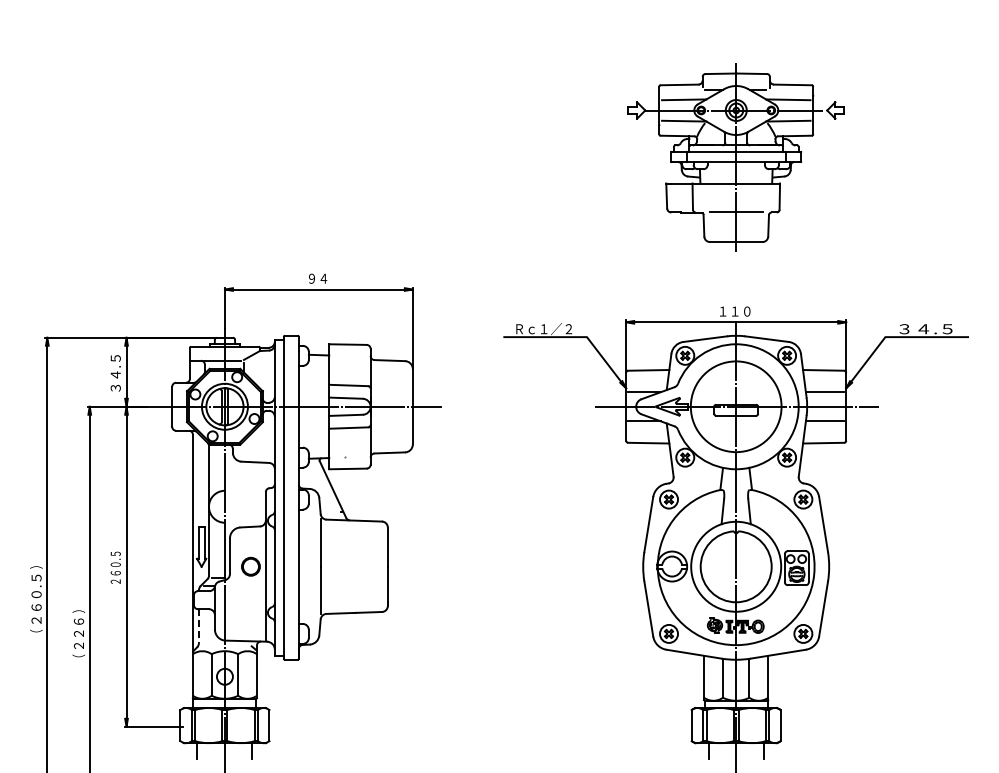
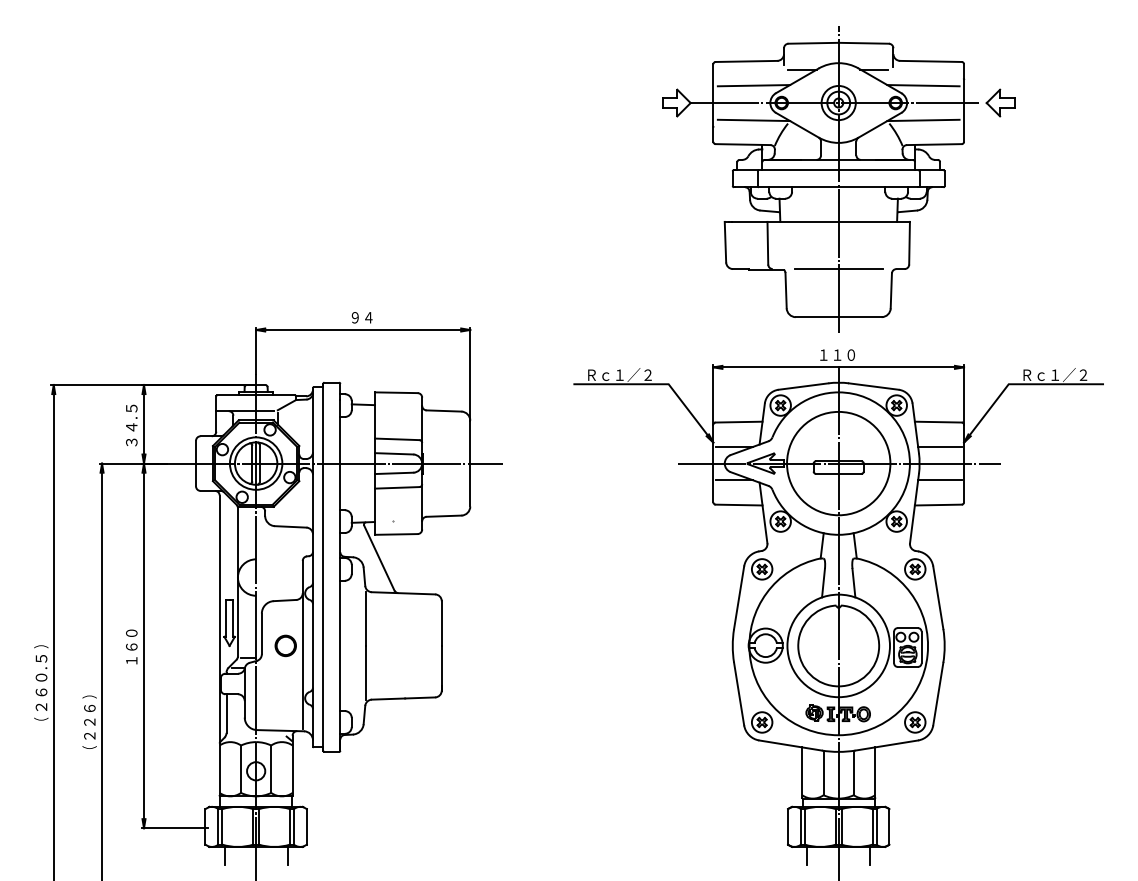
part: (736, 157) -> (839, 179), size x1.43
text: (926, 329) -> (1055, 375), ３４.５ -> Ｒｃ１／２
text: (115, 567) -> (131, 646), ２６０.５ -> １６０
line: (198, 626) -> (226, 713), dashed -> solid

